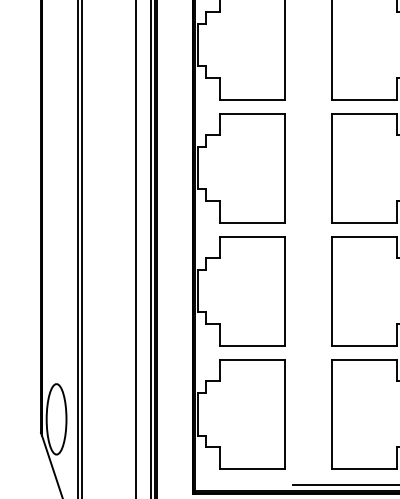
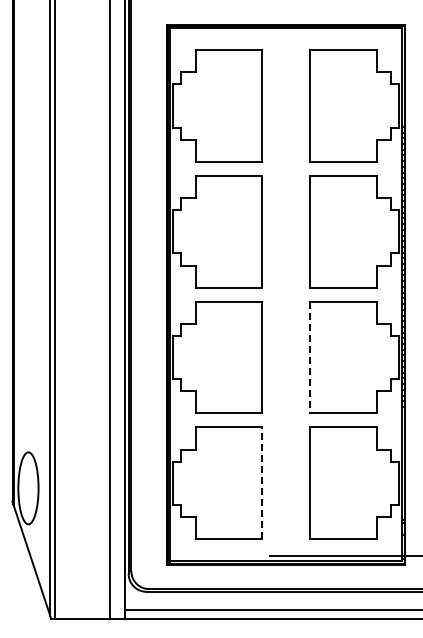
line: (332, 291) -> (310, 357), solid -> dashed
line: (284, 414) -> (261, 483), solid -> dashed

